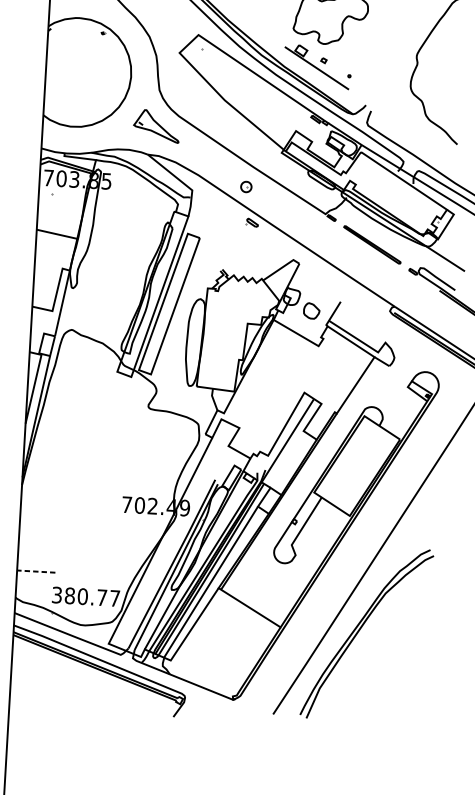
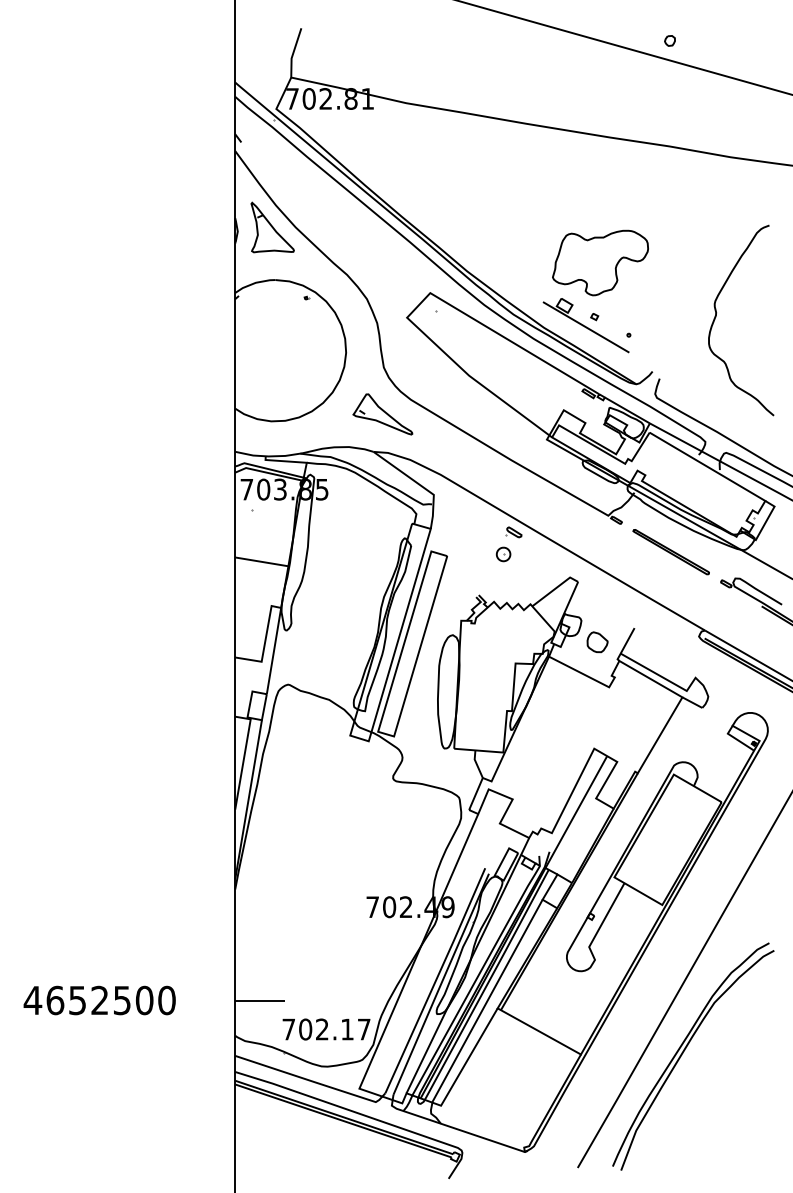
part: (246, 187) -> (503, 554), moved
line: (36, 571) -> (260, 1000), dashed -> solid
text: (79, 596) -> (317, 1029), 380.77 -> 702.17

